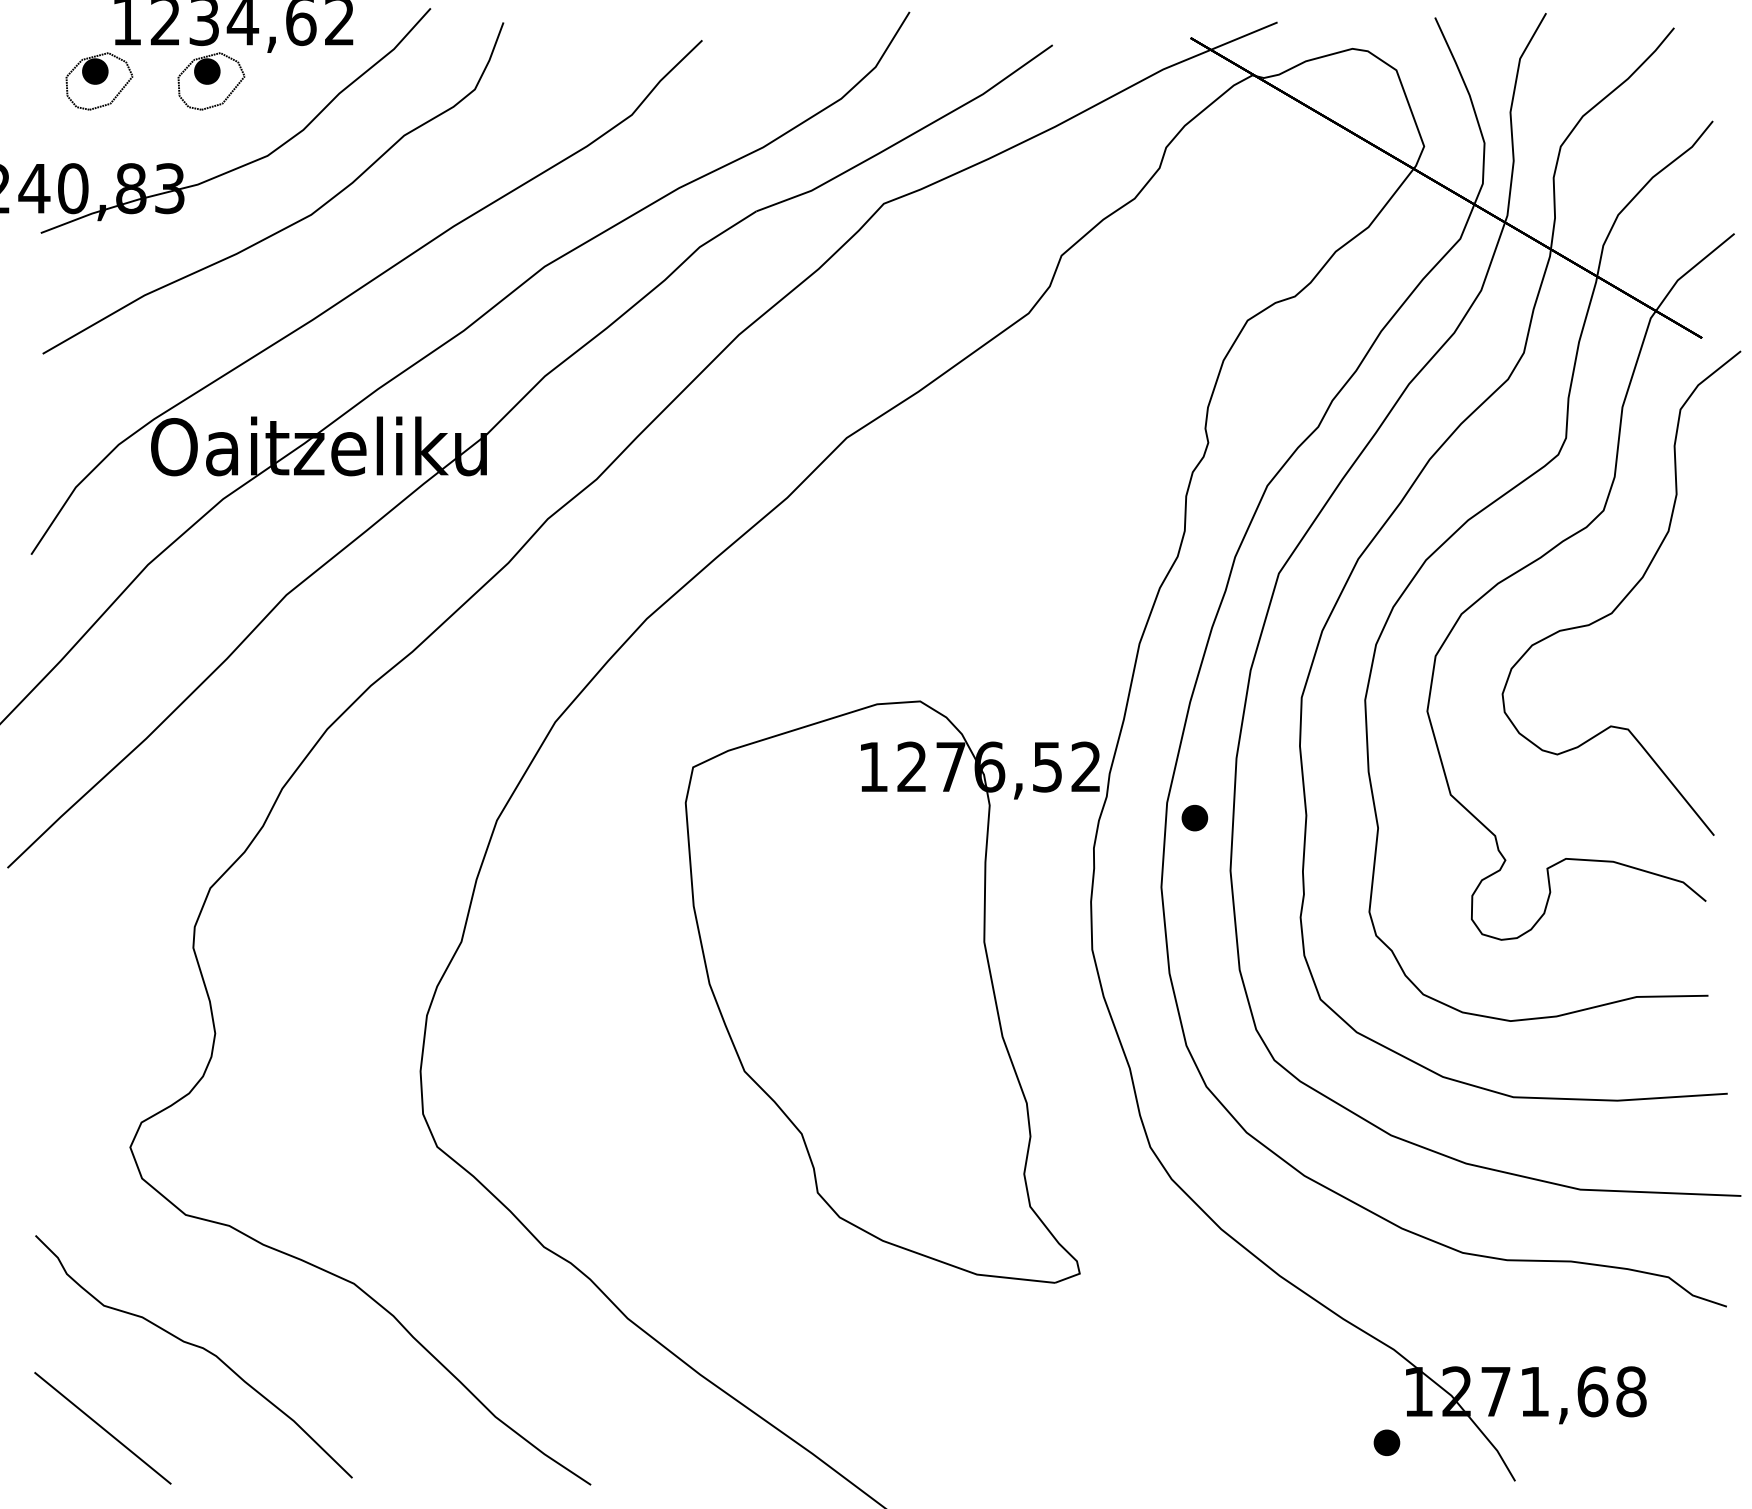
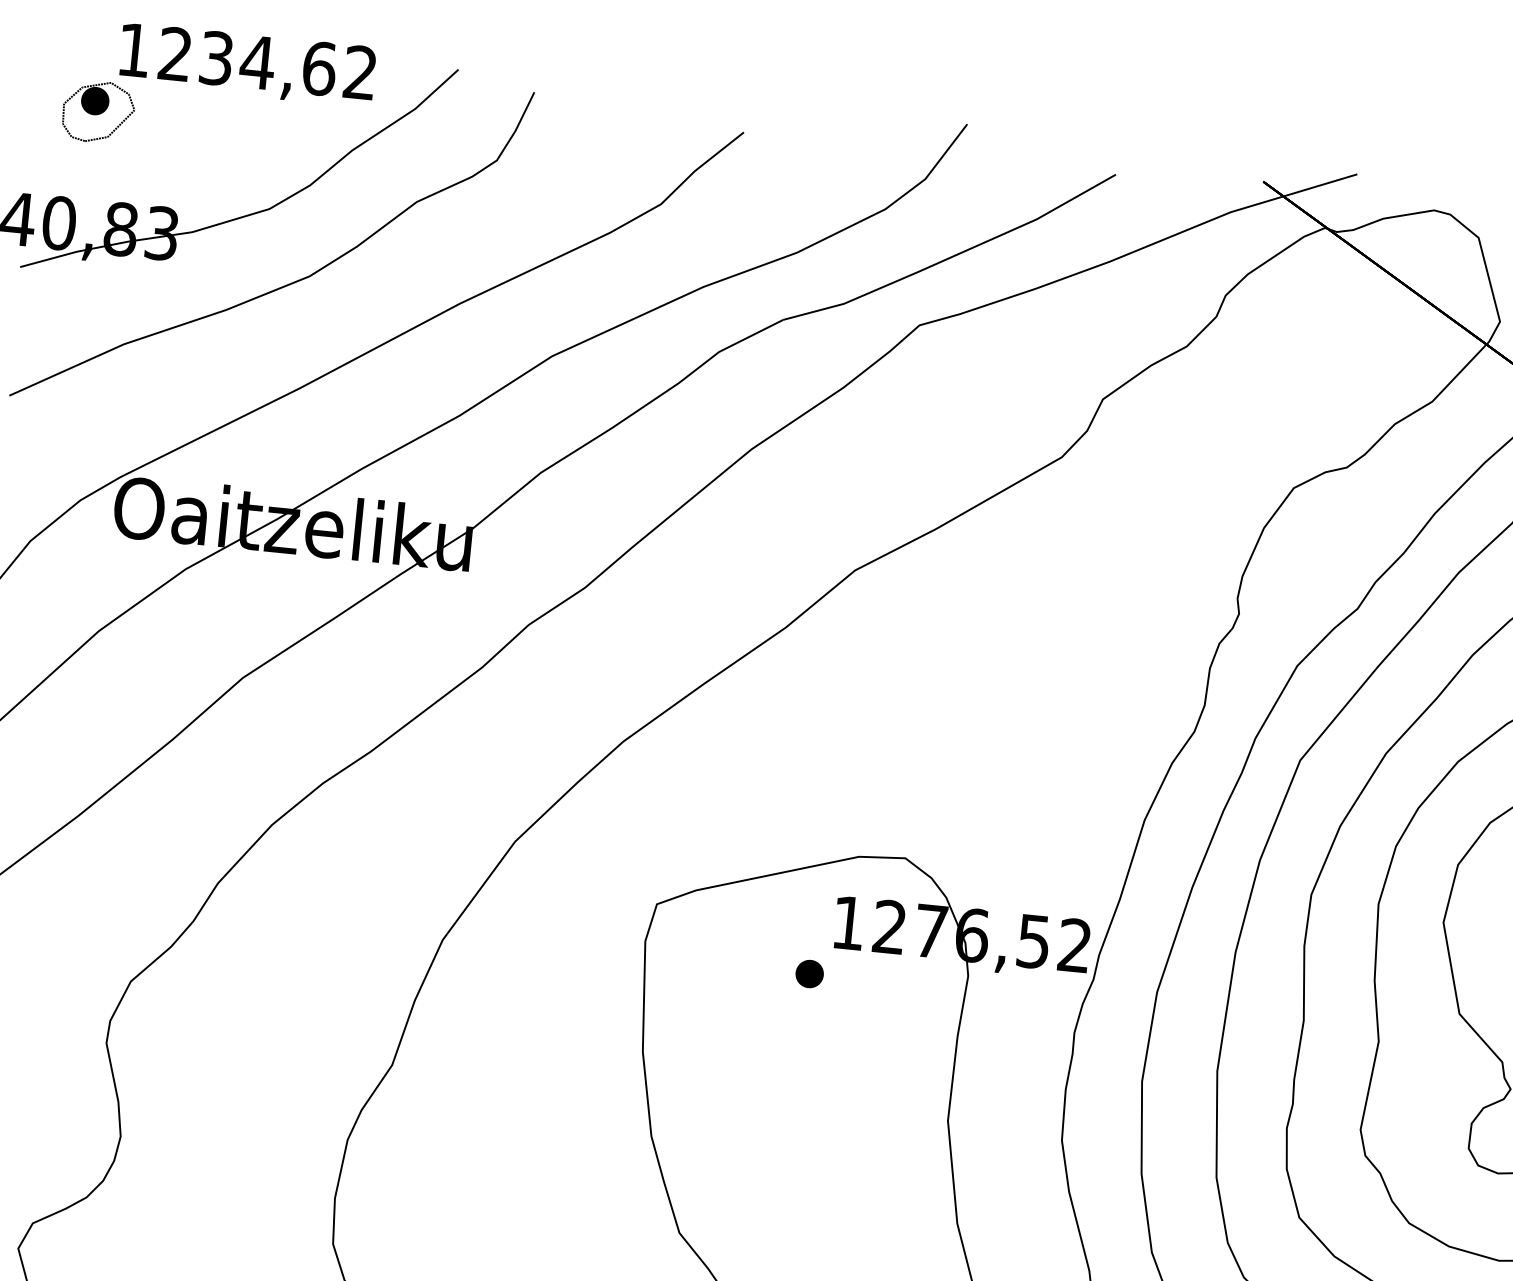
part: (211, 81) -> (217, 124), removed
part: (1194, 817) -> (809, 973), moved

